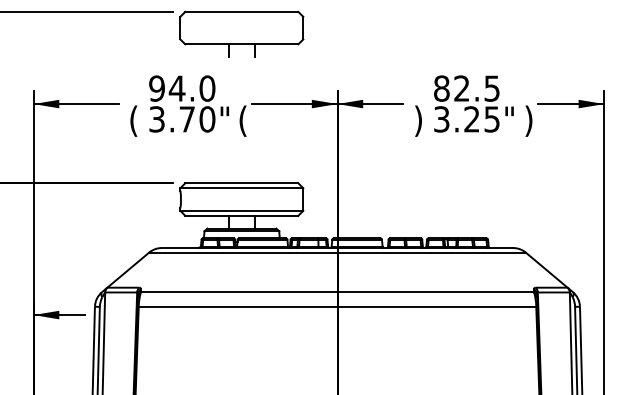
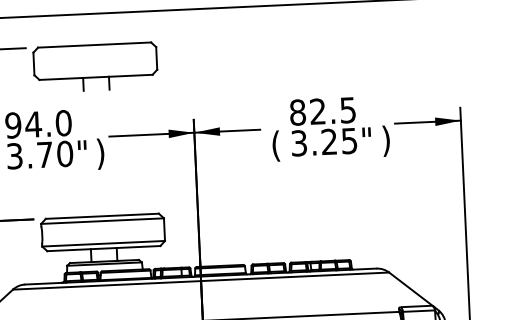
text: (242, 120) -> (100, 153), ( -> )
text: (418, 120) -> (276, 145), ) -> (

